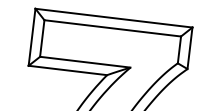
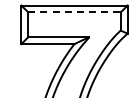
line: (114, 28) -> (75, 12), solid -> dashed

